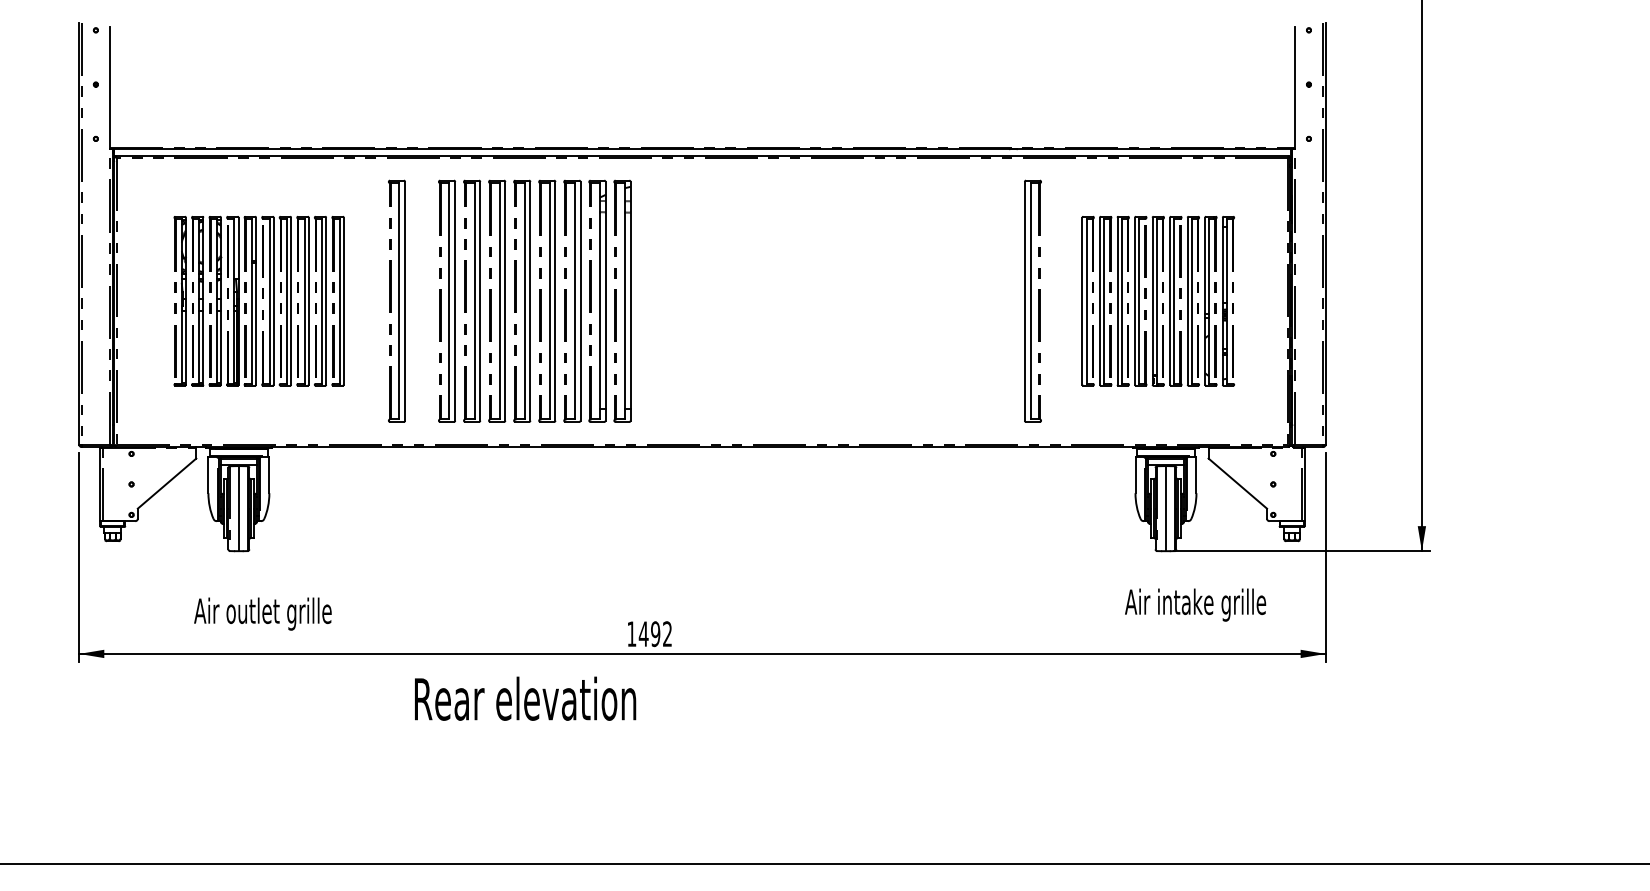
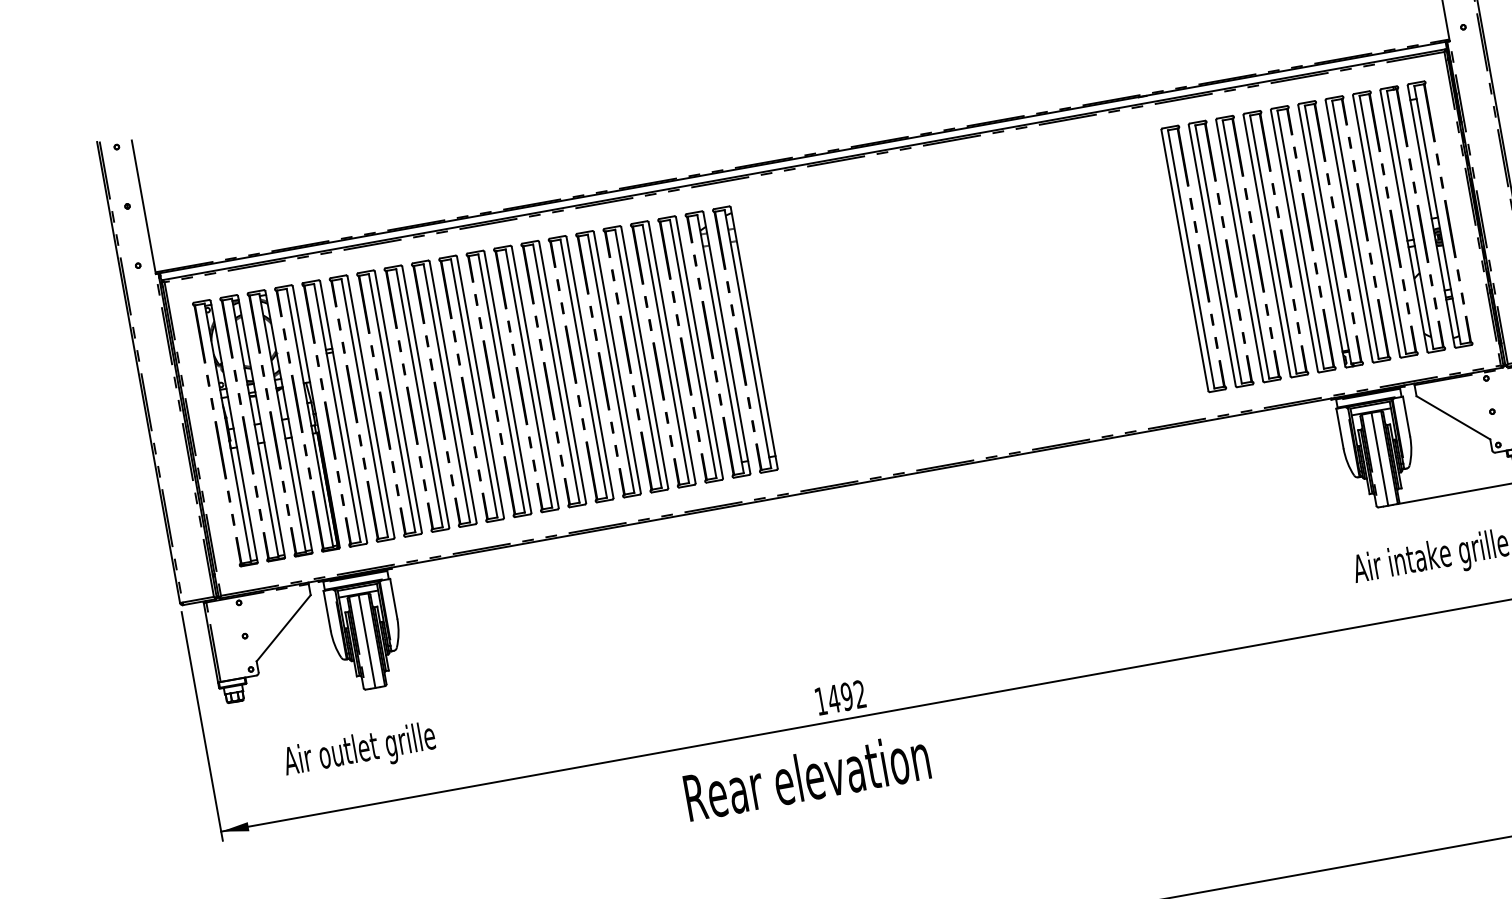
part: (258, 300) -> (347, 410), size x1.43
part: (421, 300) -> (525, 378), added
part: (1158, 300) -> (1330, 233), size x1.43
text: (262, 613) -> (359, 751), moved
text: (525, 698) -> (807, 776), moved

